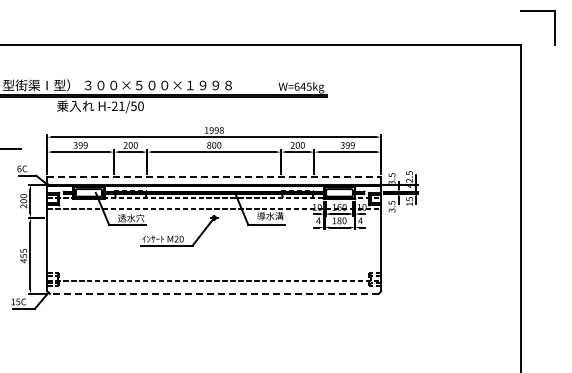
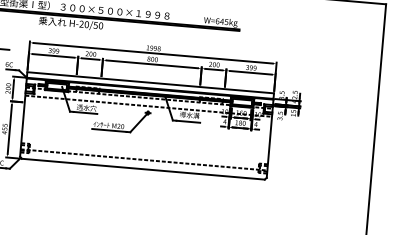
text: (121, 106) -> (86, 24), H-21/50 -> H-20/50
line: (214, 177) -> (150, 83), dashed -> solid
line: (213, 293) -> (142, 168), dashed -> solid

